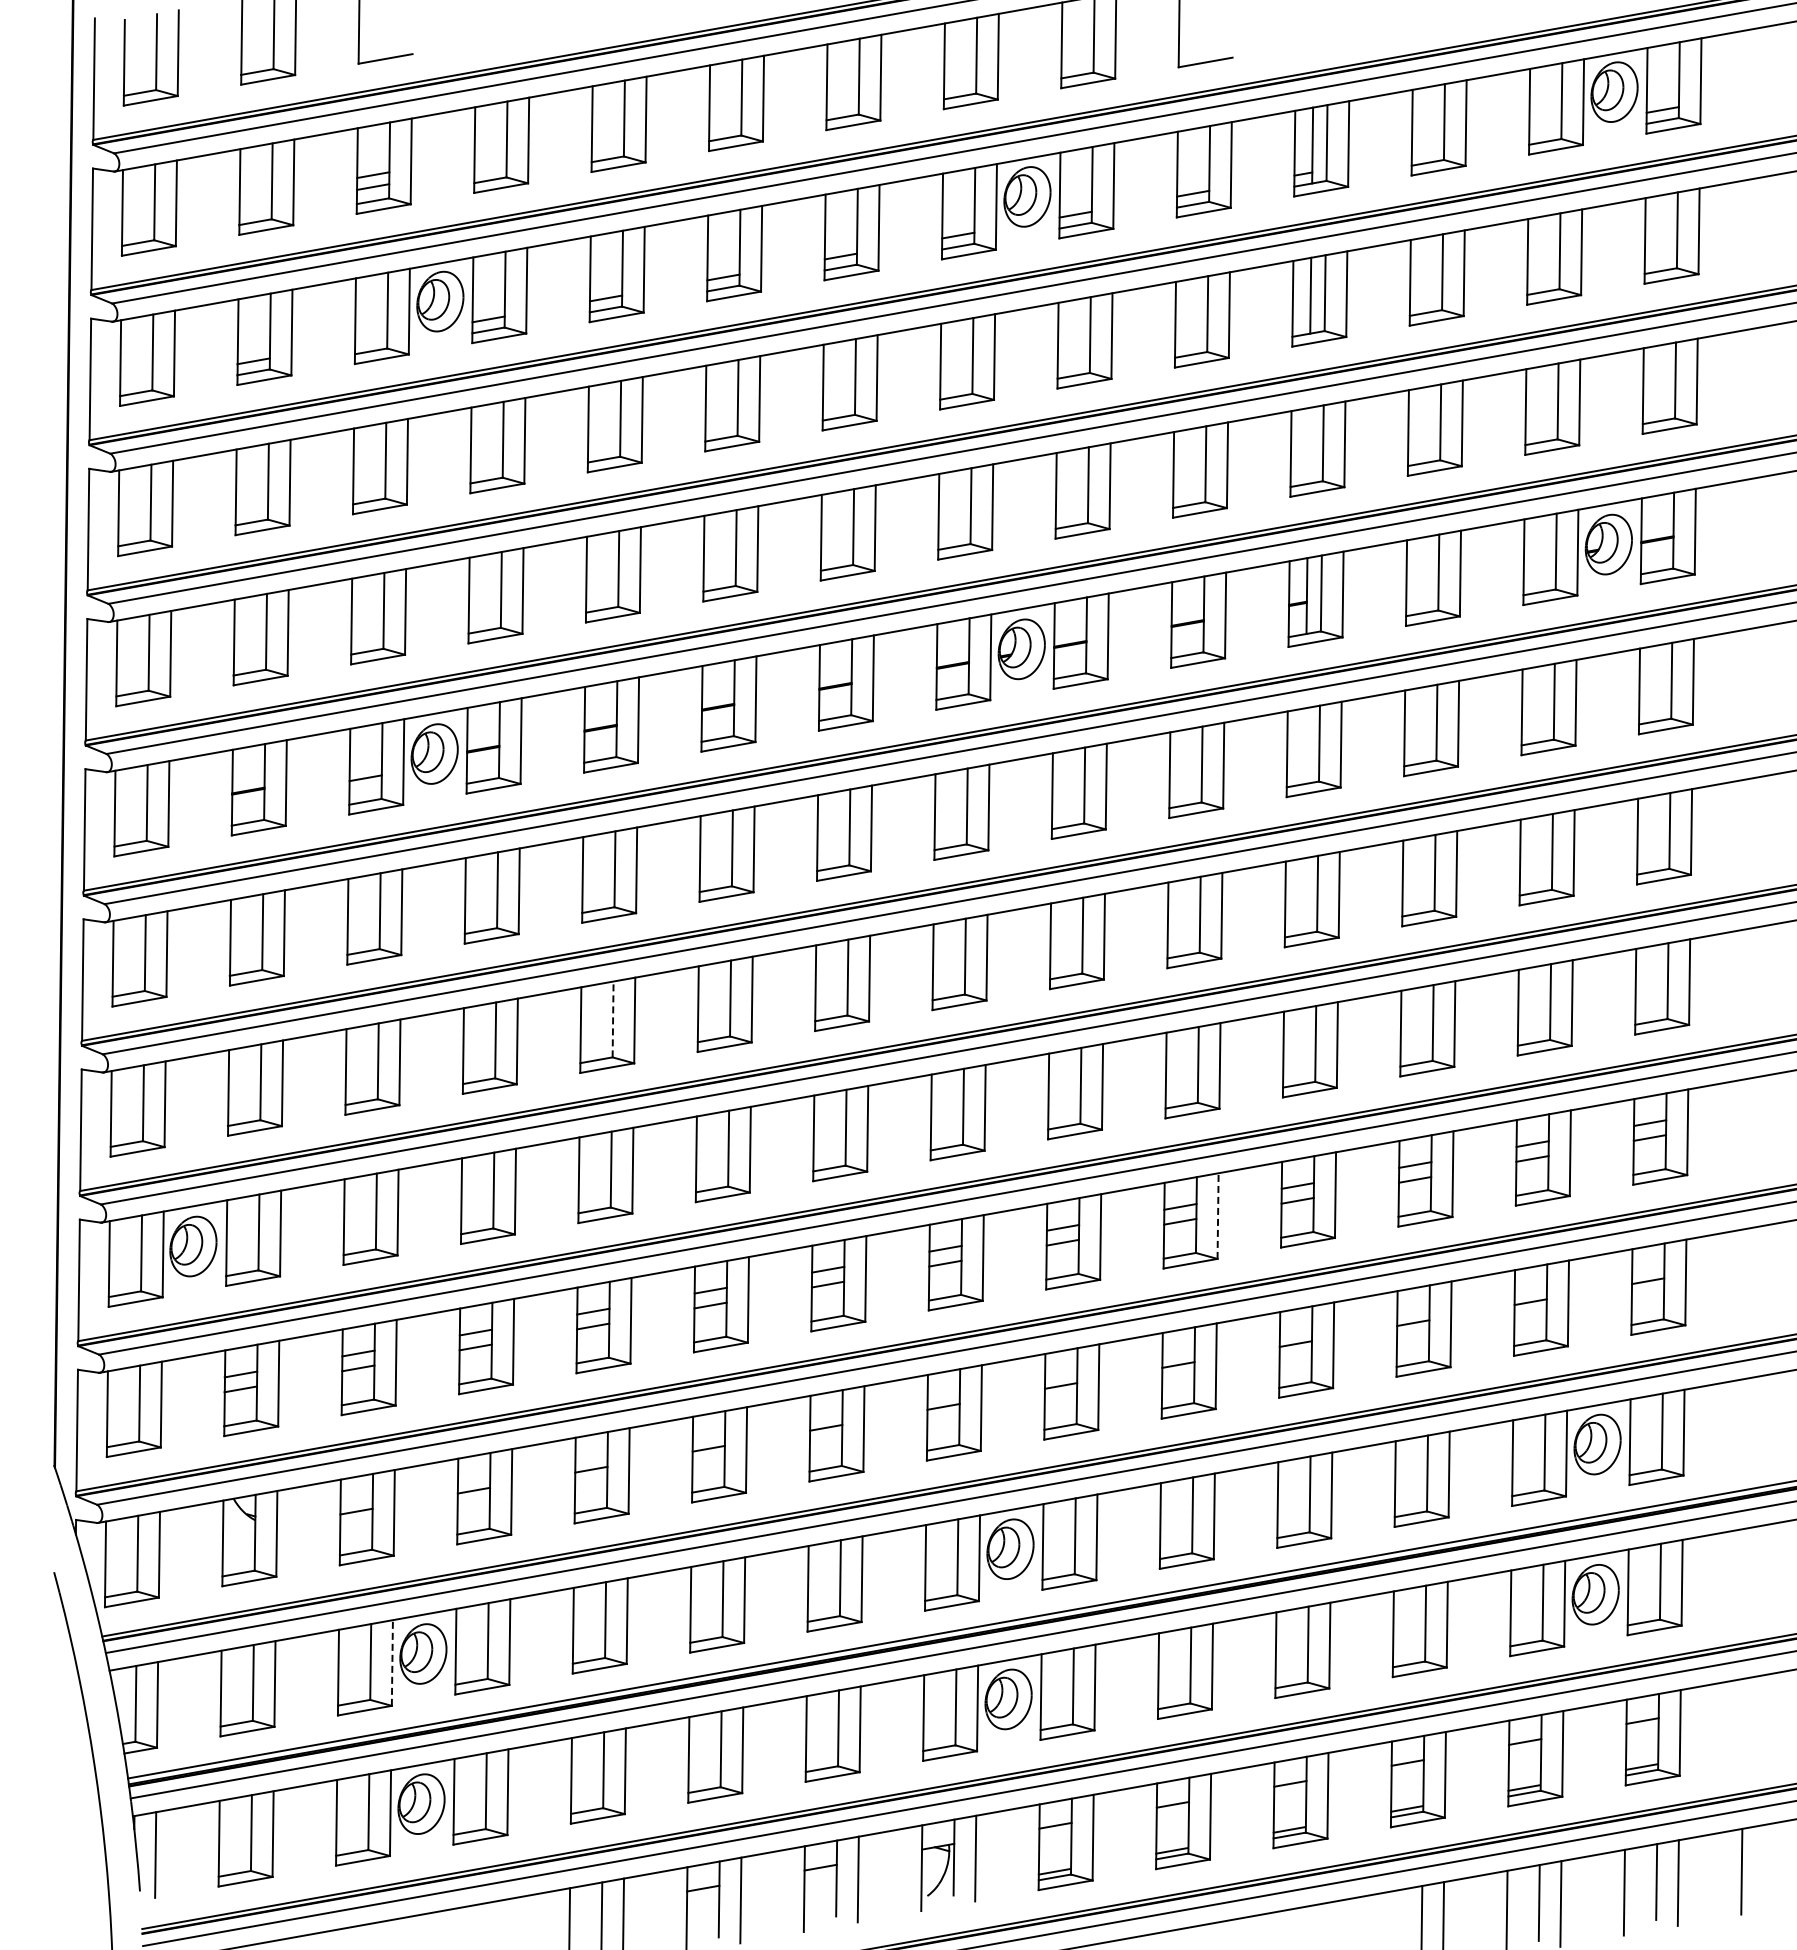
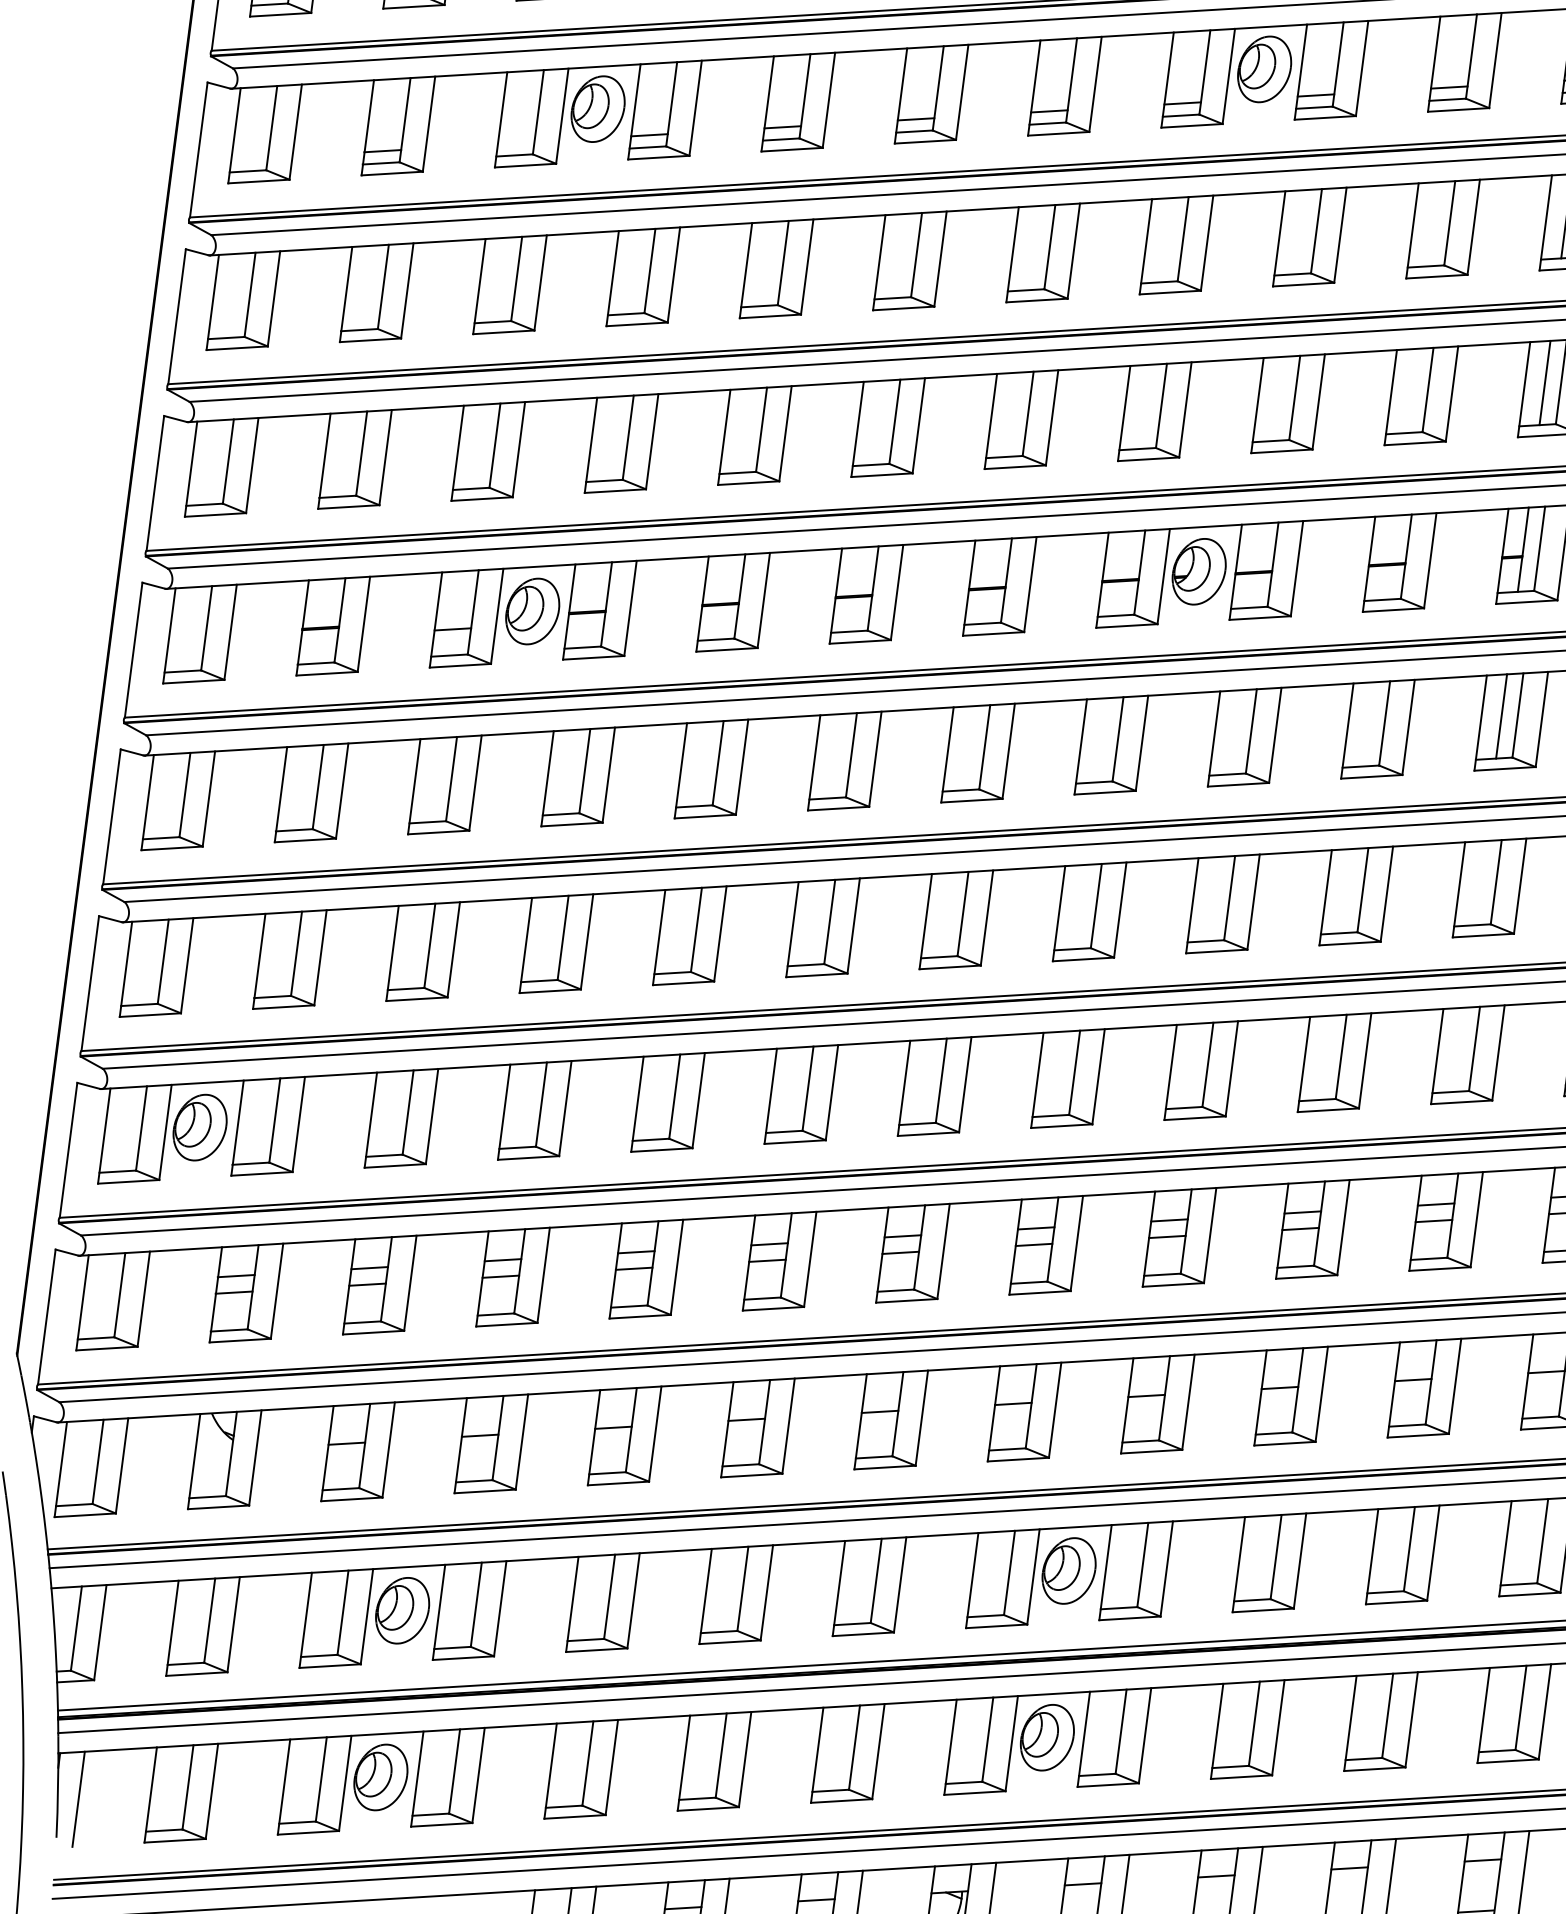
line: (1308, 445) -> (1544, 382), added
line: (1304, 746) -> (1500, 716), added
line: (613, 1019) -> (696, 930), dashed -> solid
line: (1218, 1216) -> (1343, 1228), dashed -> solid
line: (392, 1663) -> (367, 1617), dashed -> solid

